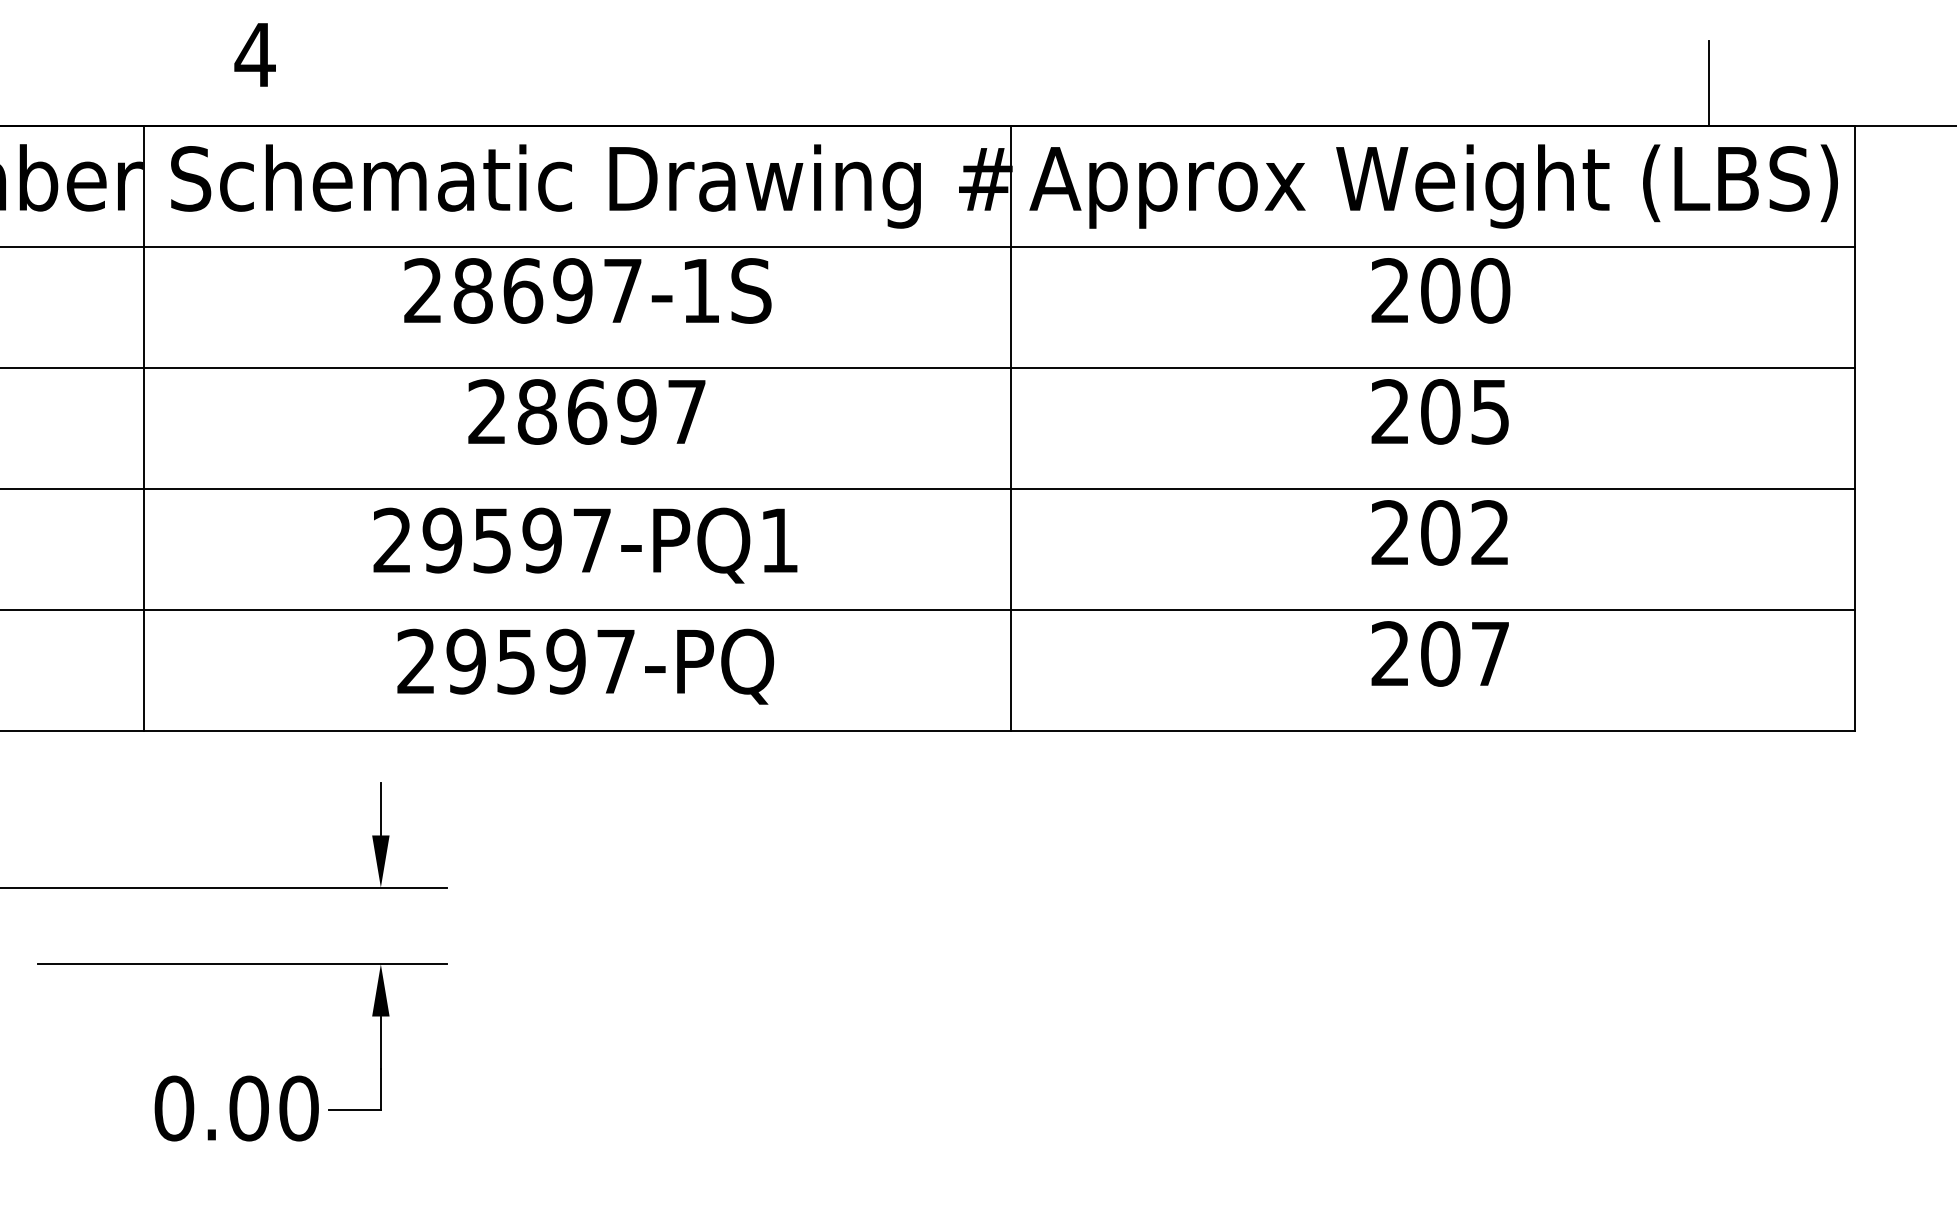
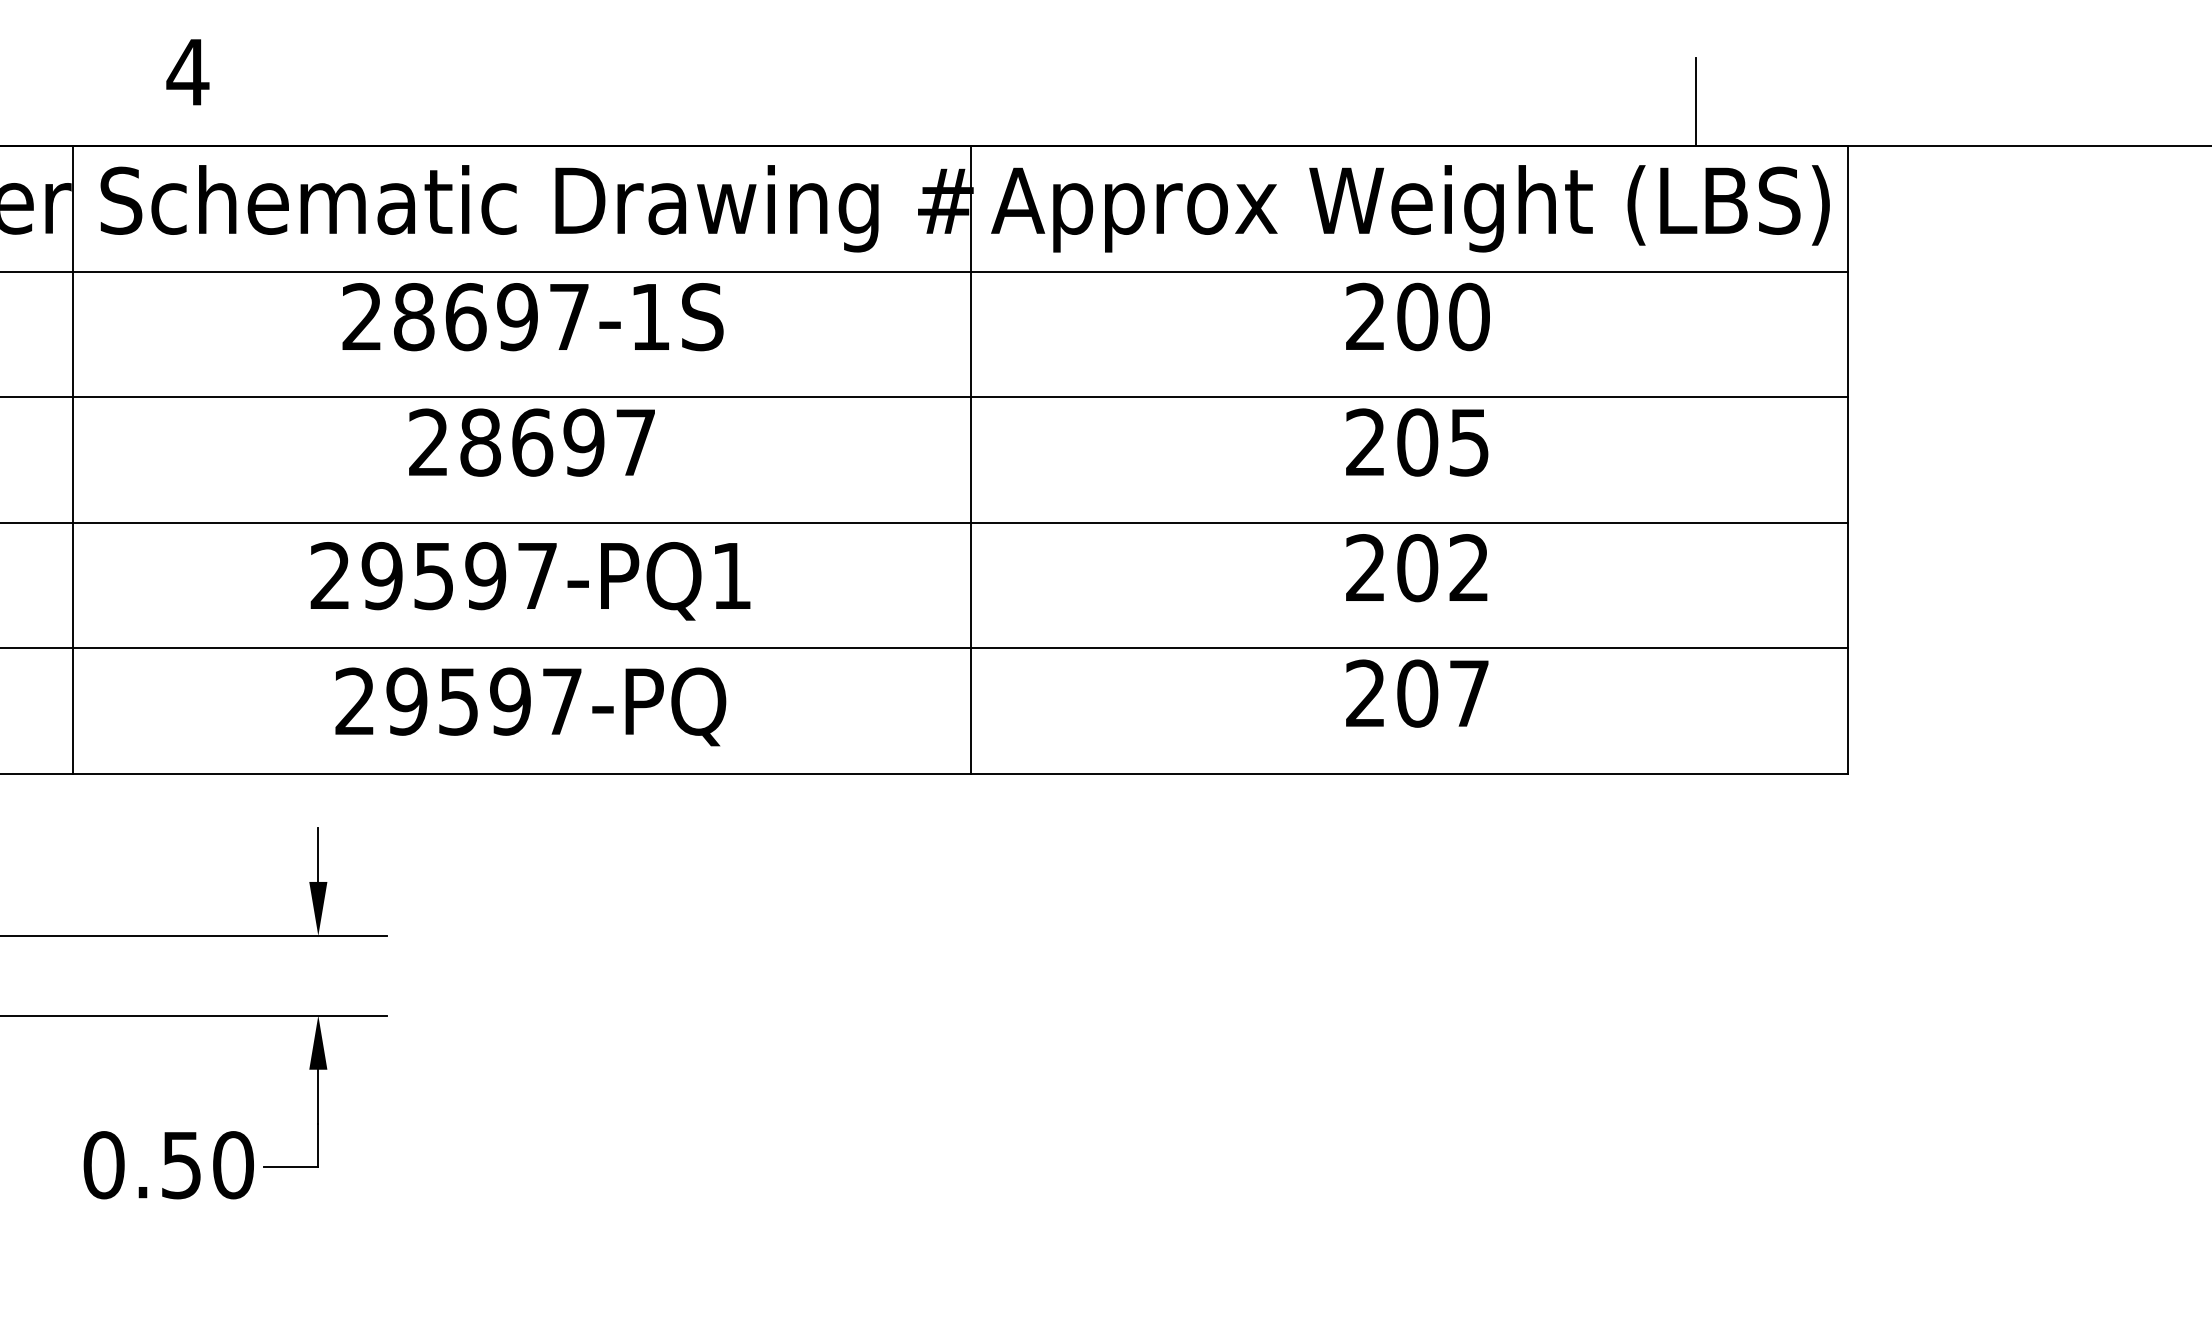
text: (248, 1108) -> (181, 1165), 0.00 -> 0.50

